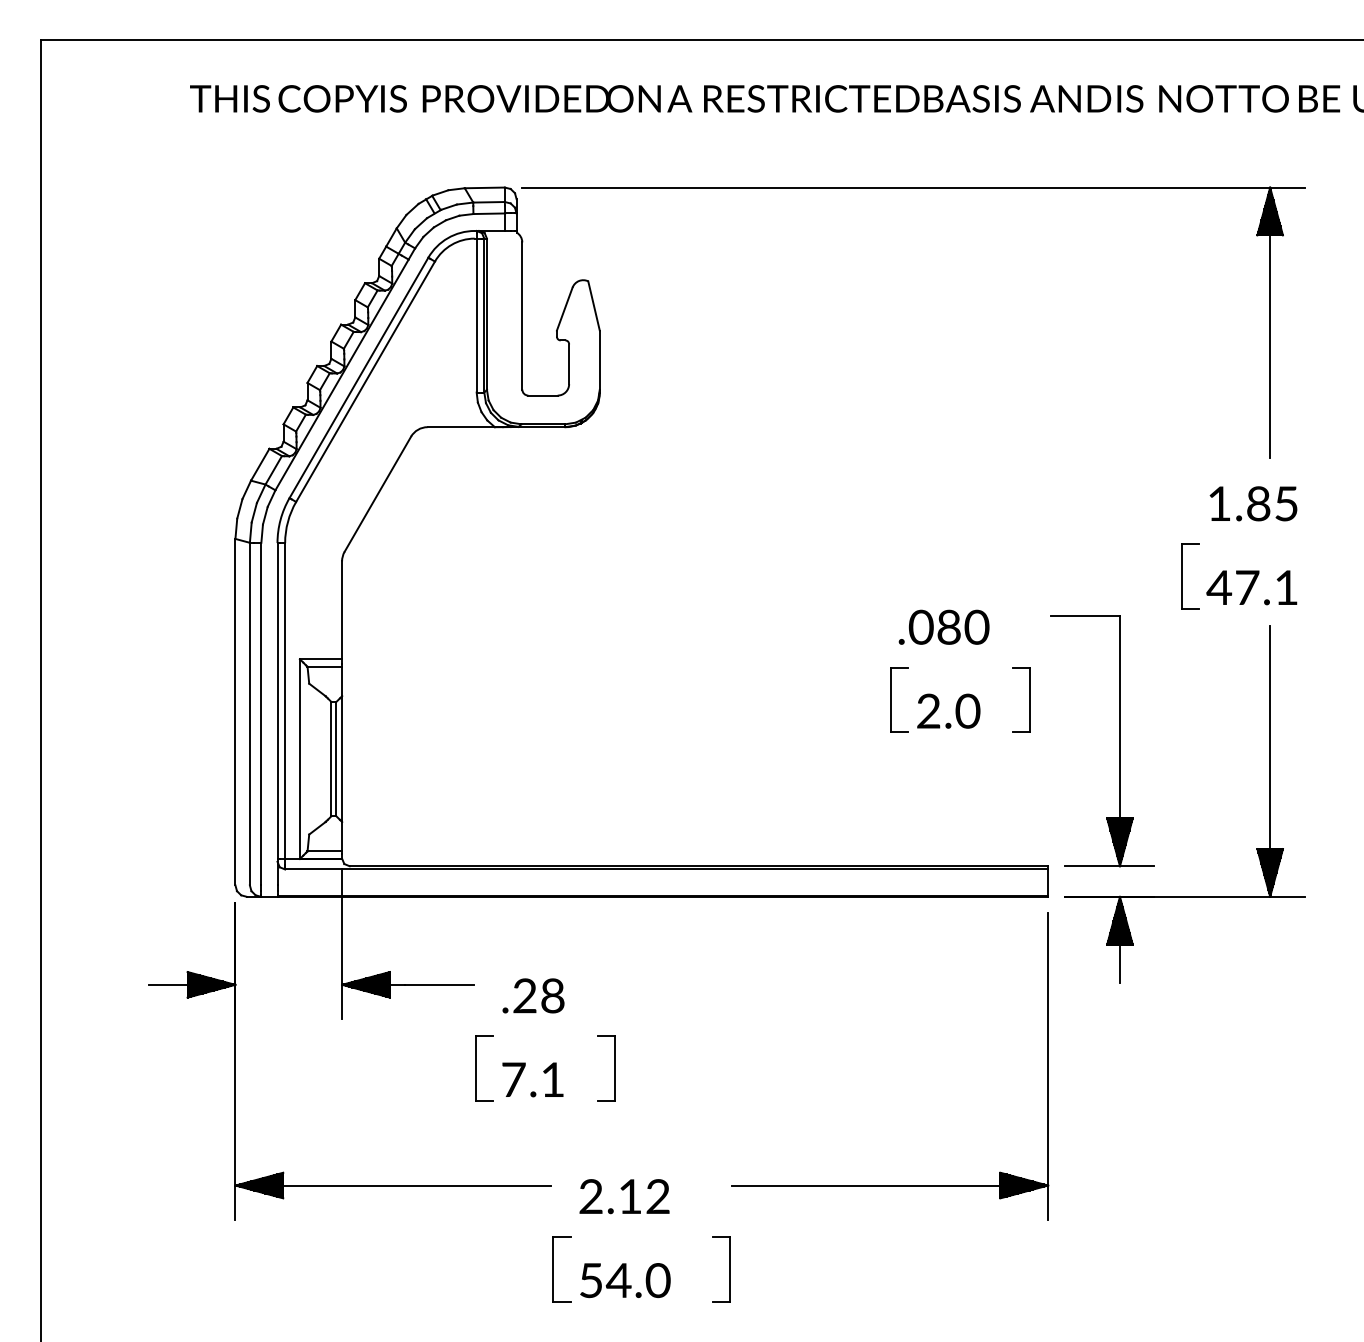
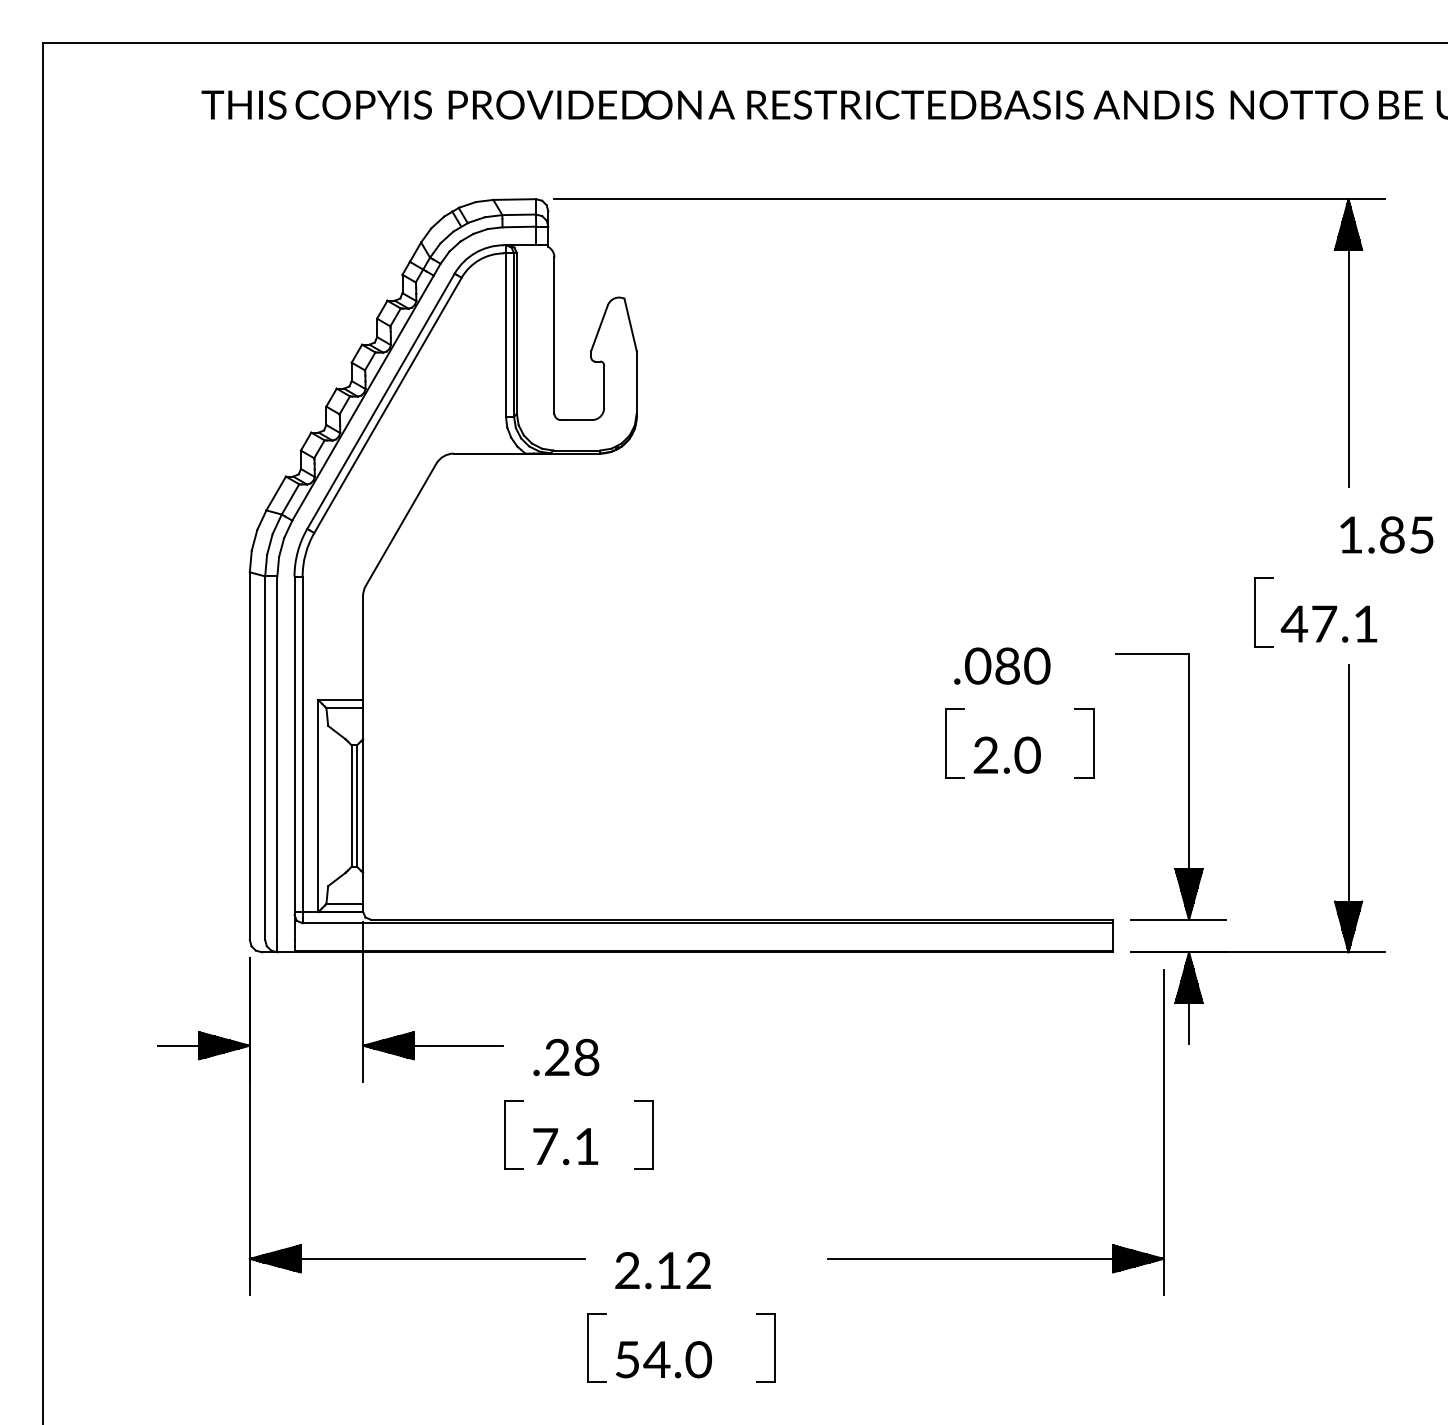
text: (1253, 503) -> (1386, 534), moved
part: (889, 1185) -> (995, 1258), moved

